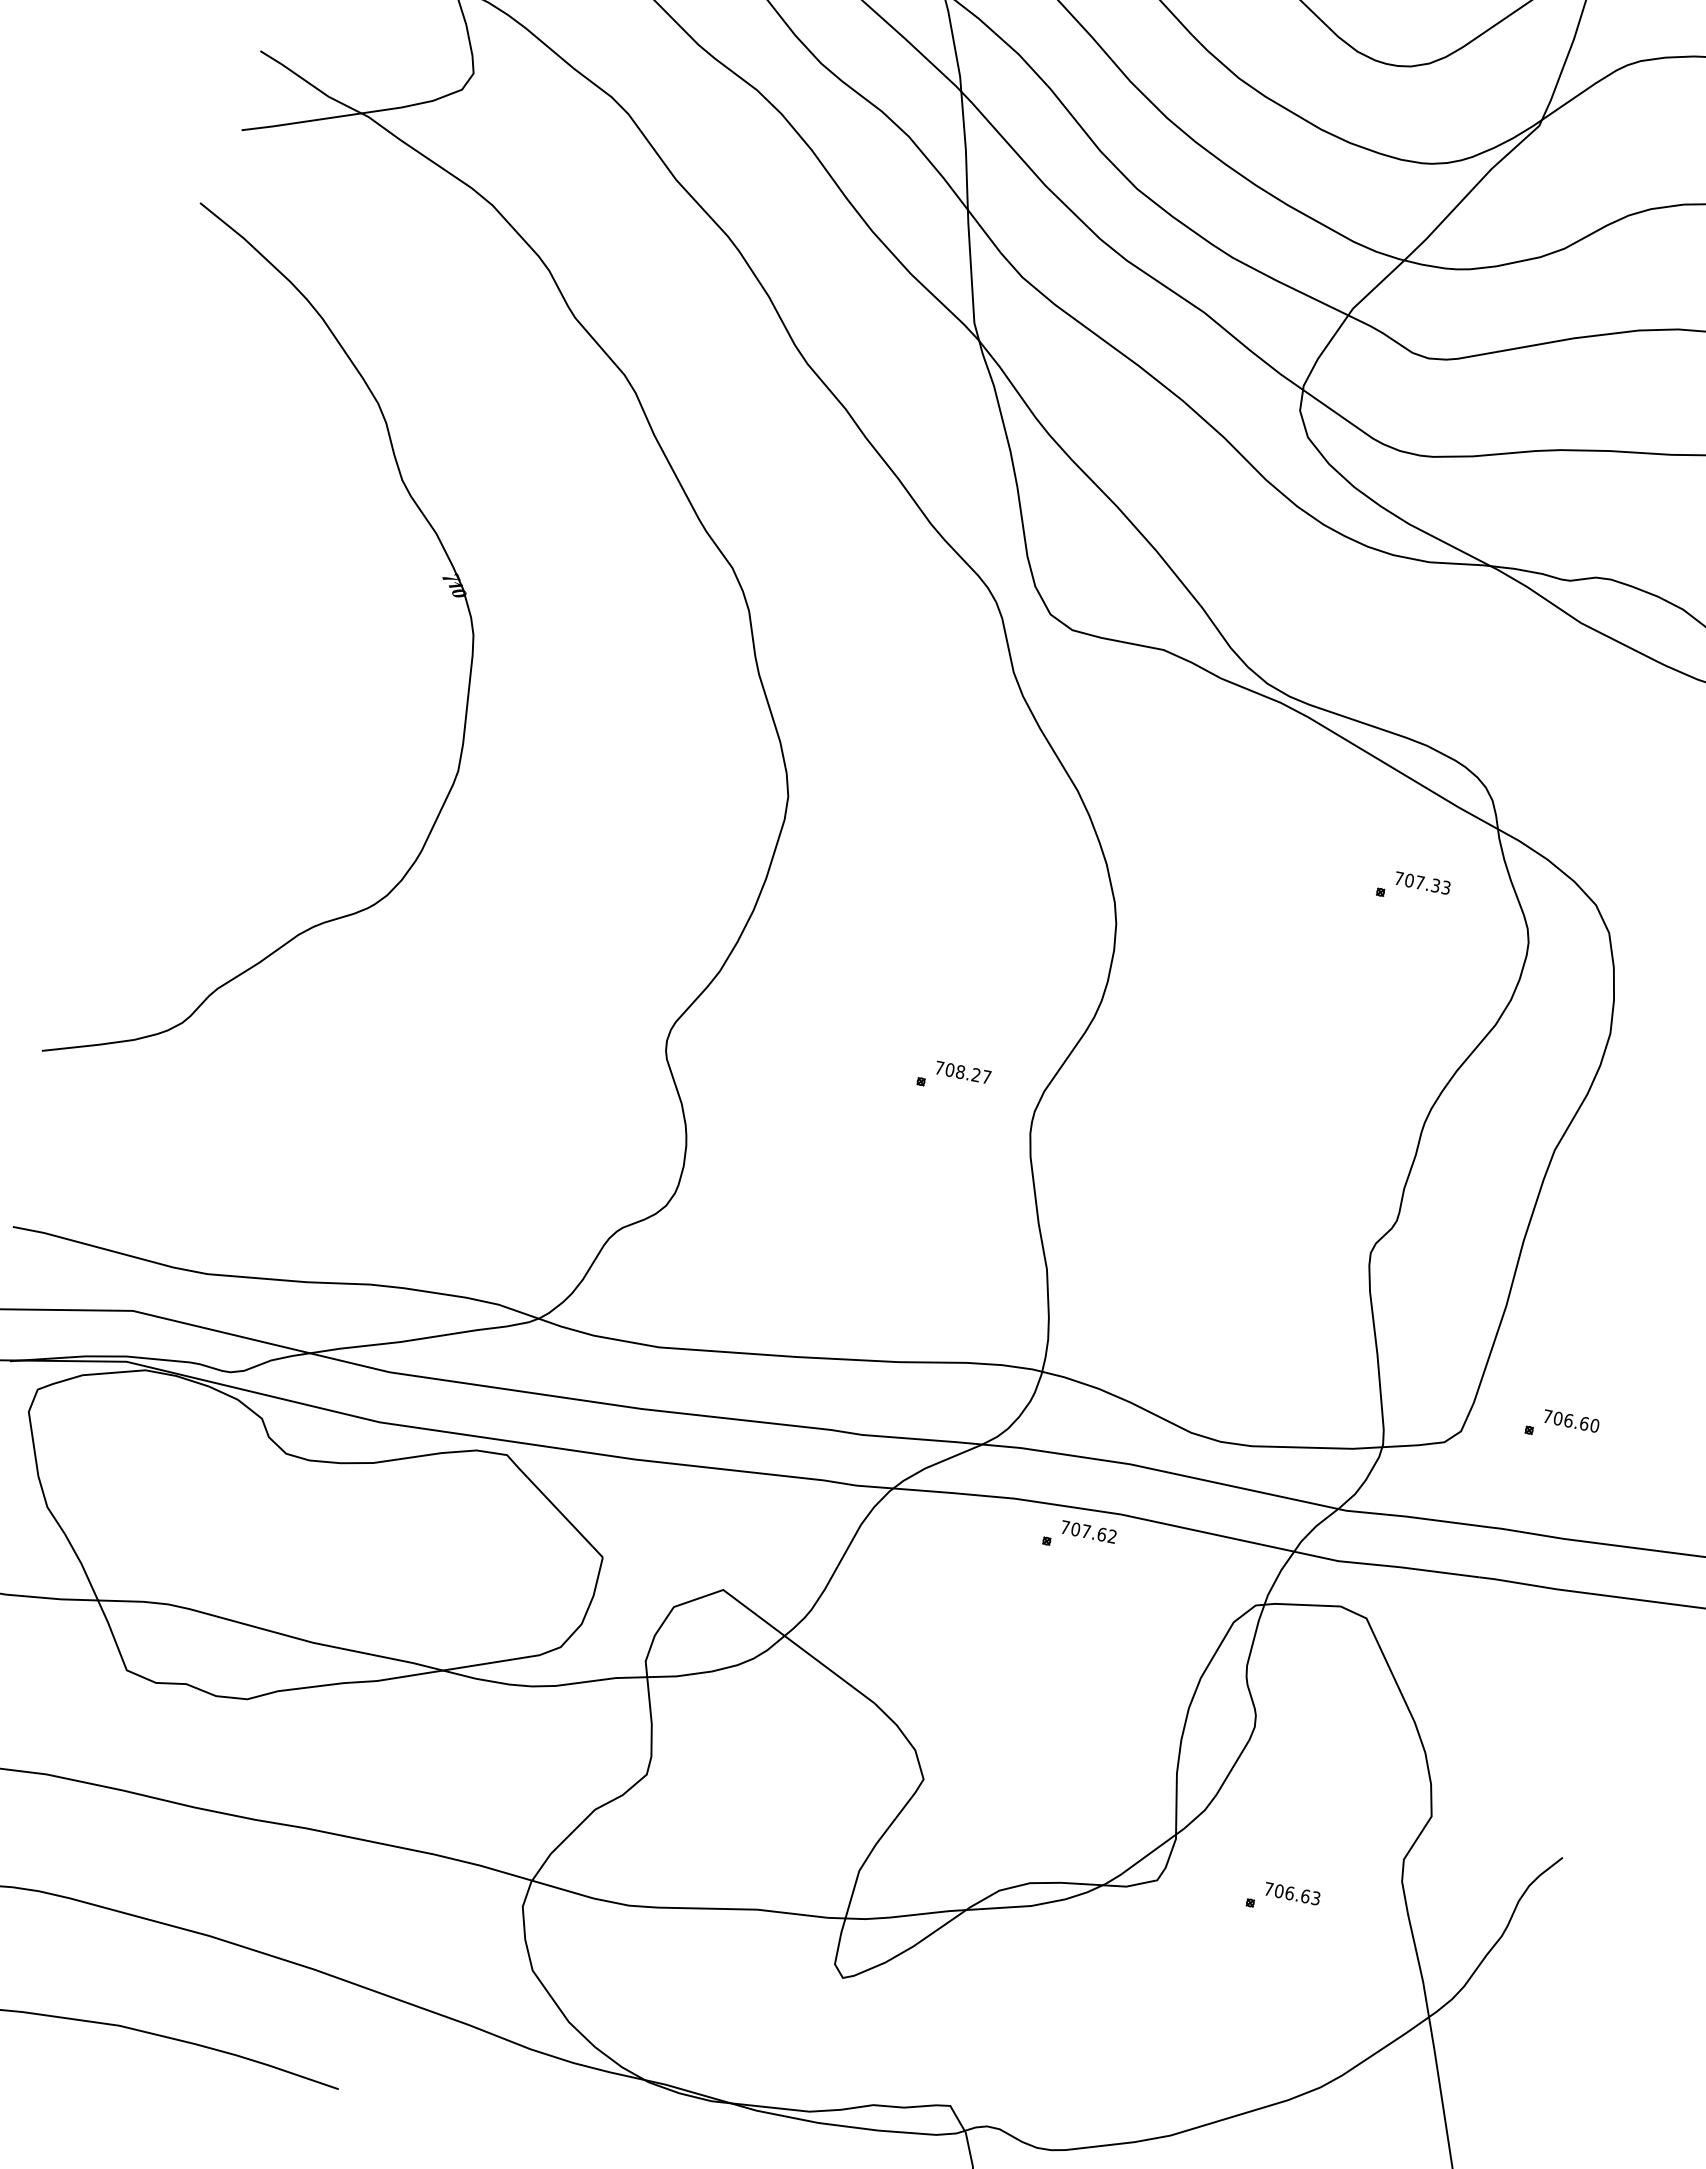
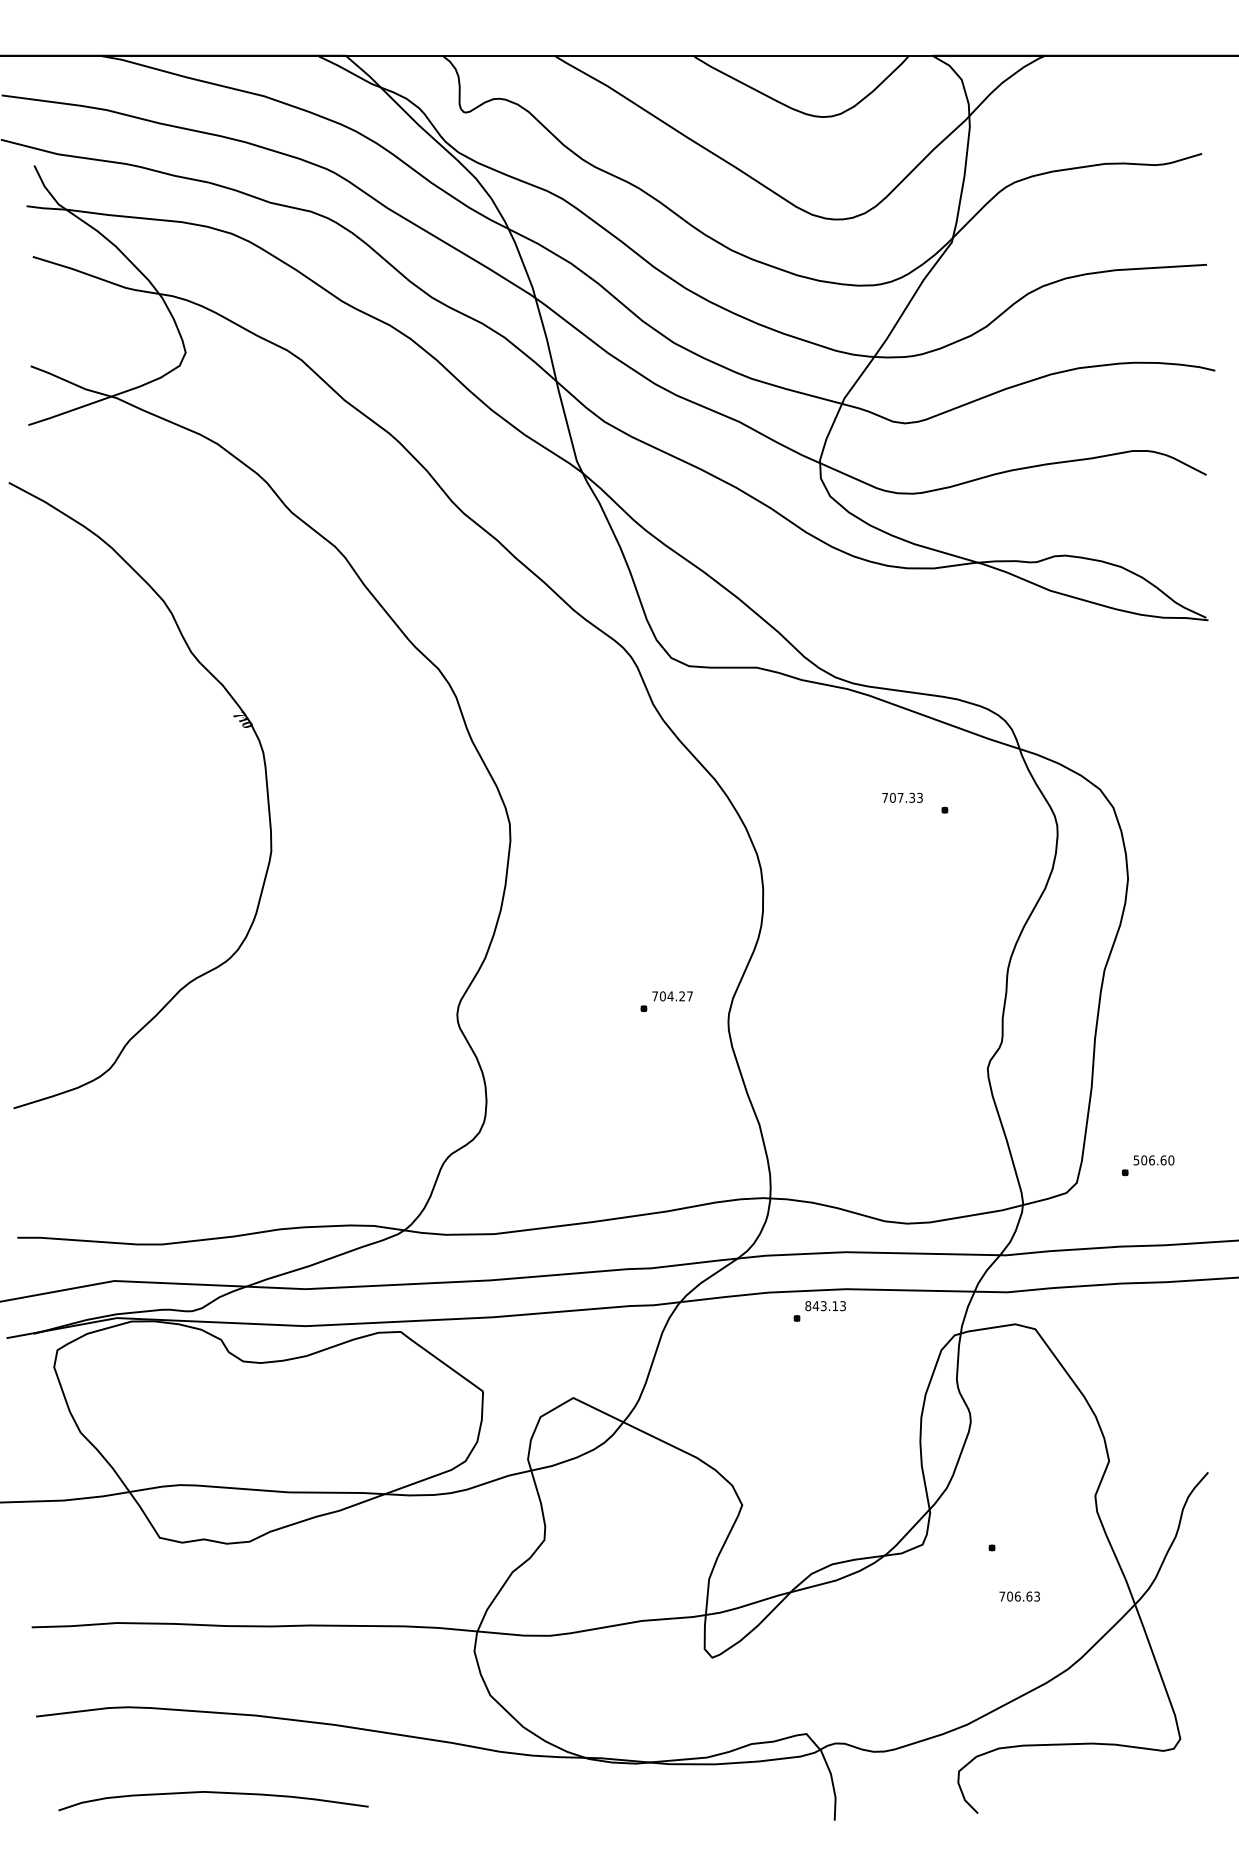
text: (1422, 882) -> (902, 797), moved
text: (960, 1072) -> (670, 996), 708.27 -> 704.27
text: (1547, 1416) -> (1136, 1160), 706.60 -> 506.60
text: (1088, 1532) -> (825, 1306), 707.62 -> 843.13
text: (1292, 1893) -> (1019, 1596), moved

